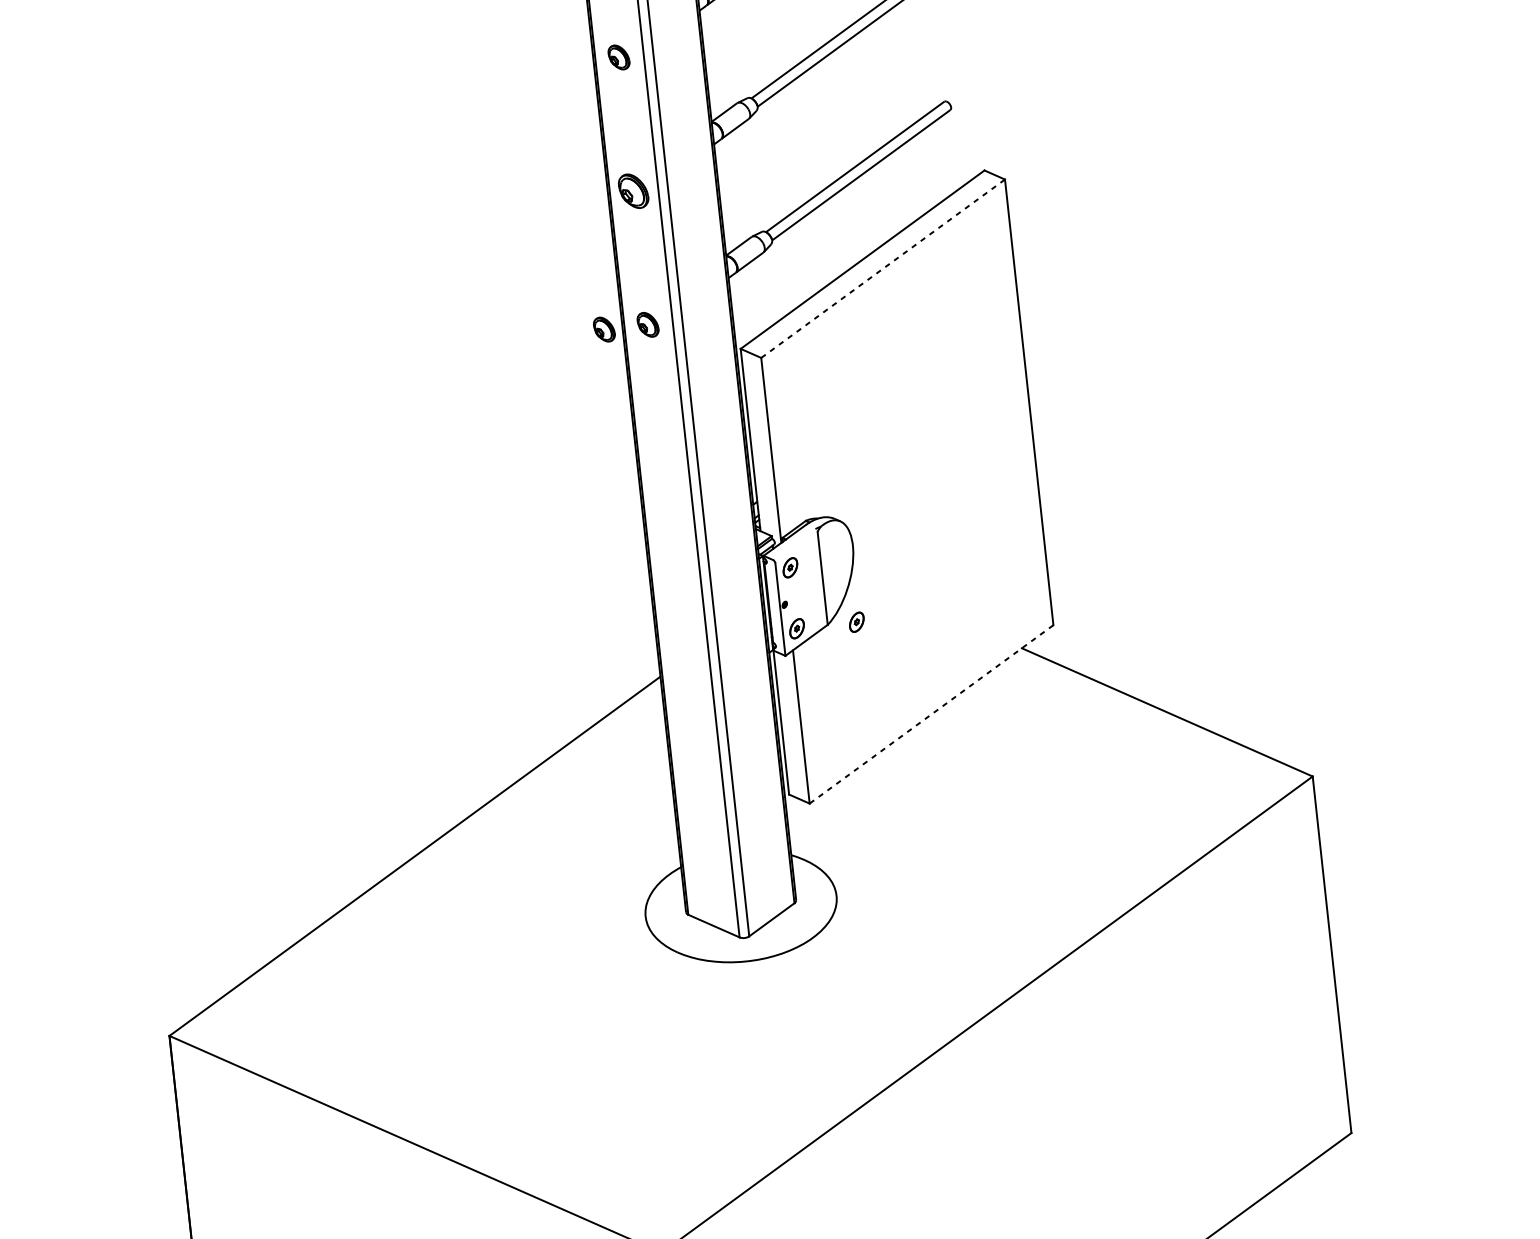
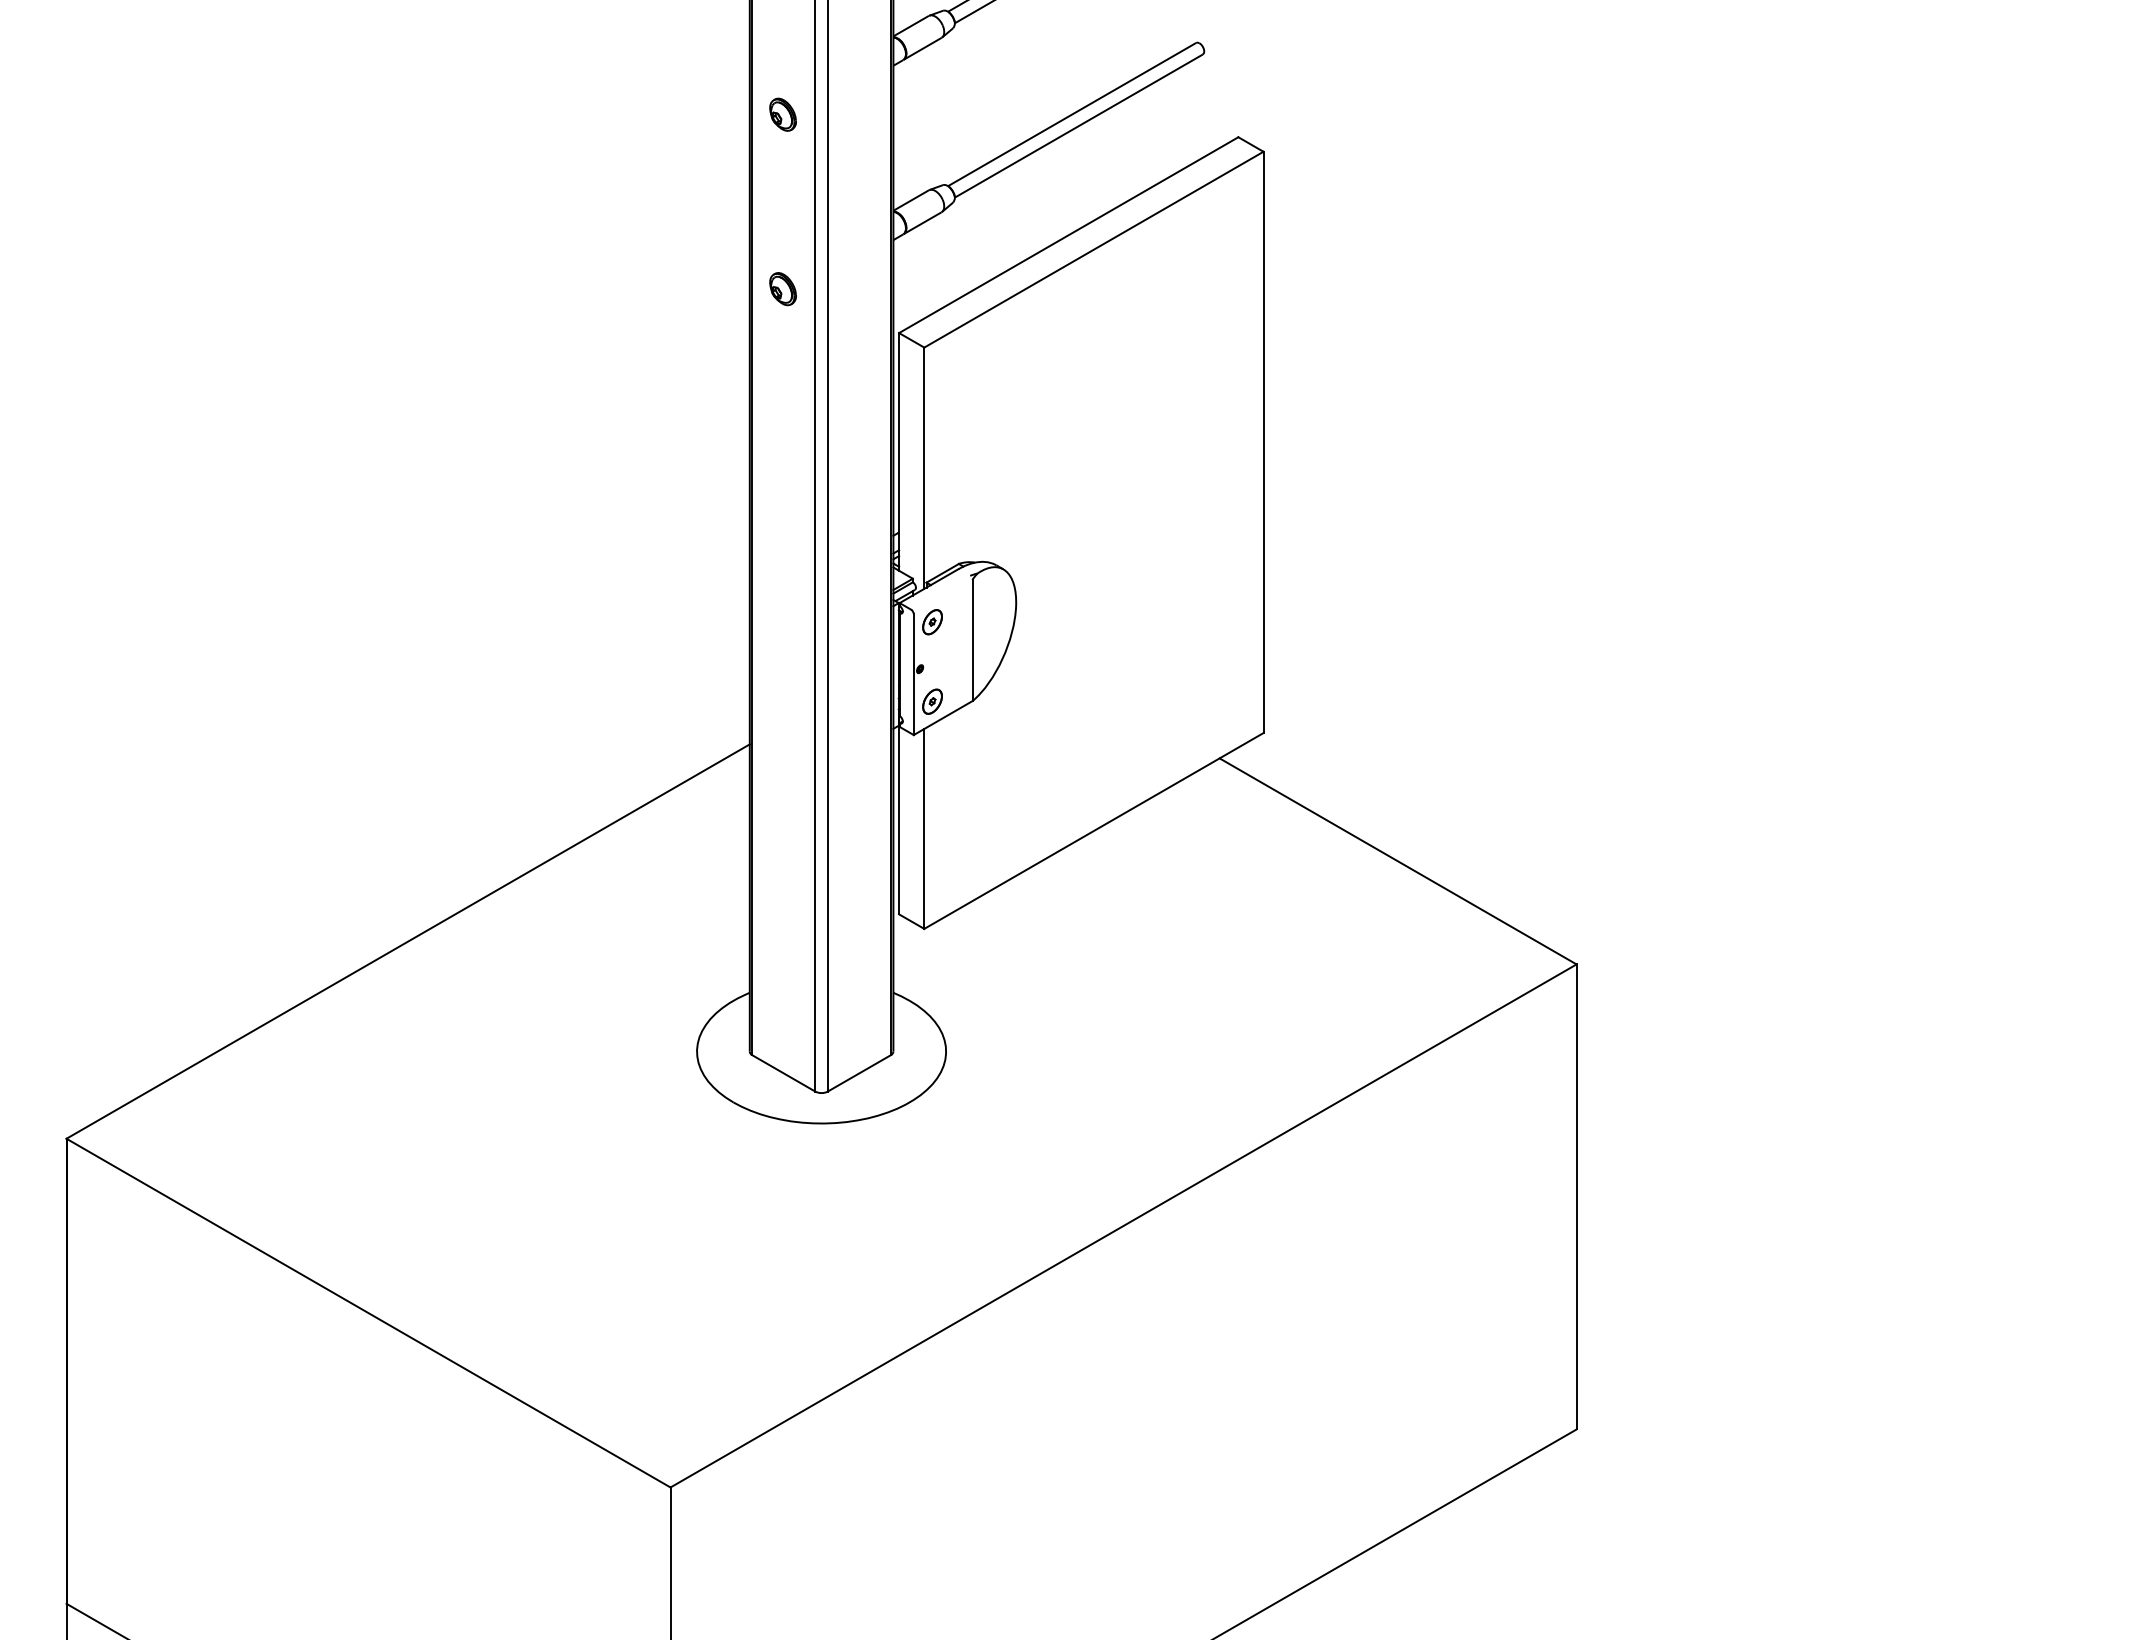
part: (633, 191) -> (782, 114), size x0.71
line: (882, 268) -> (1093, 249), dashed -> solid
part: (603, 329) -> (725, 289), removed
part: (856, 622) -> (1010, 701), removed
line: (931, 714) -> (1093, 830), dashed -> solid

